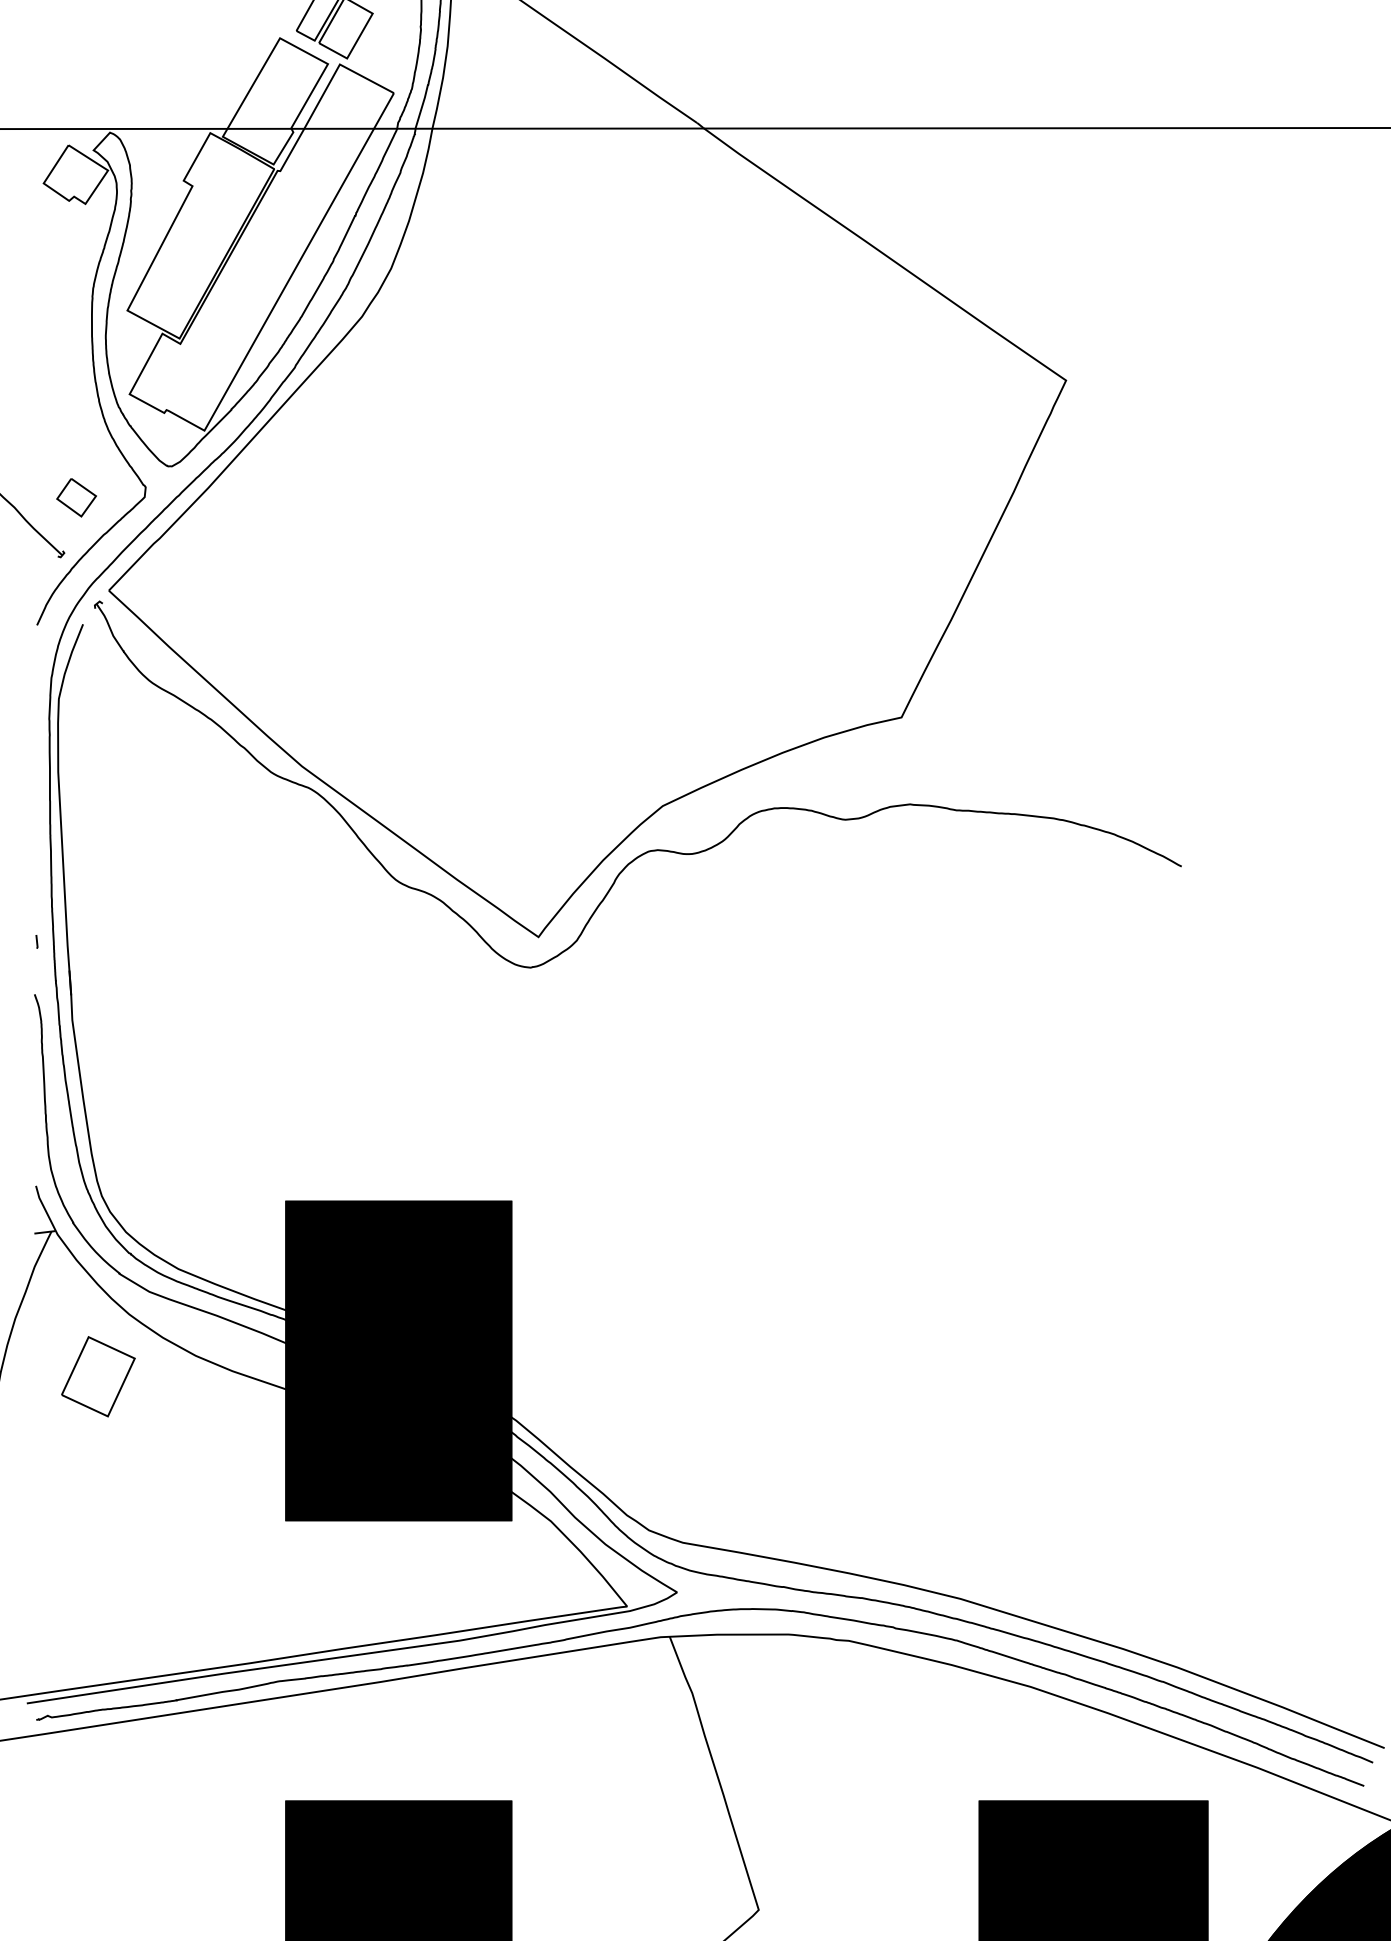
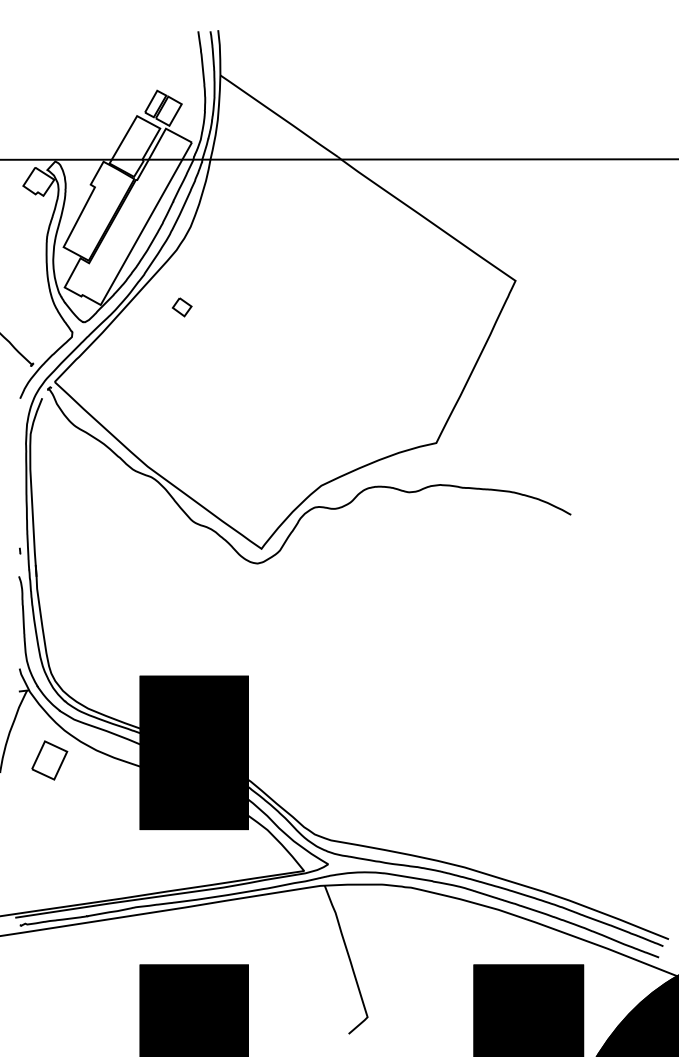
part: (75, 498) -> (181, 307), moved

